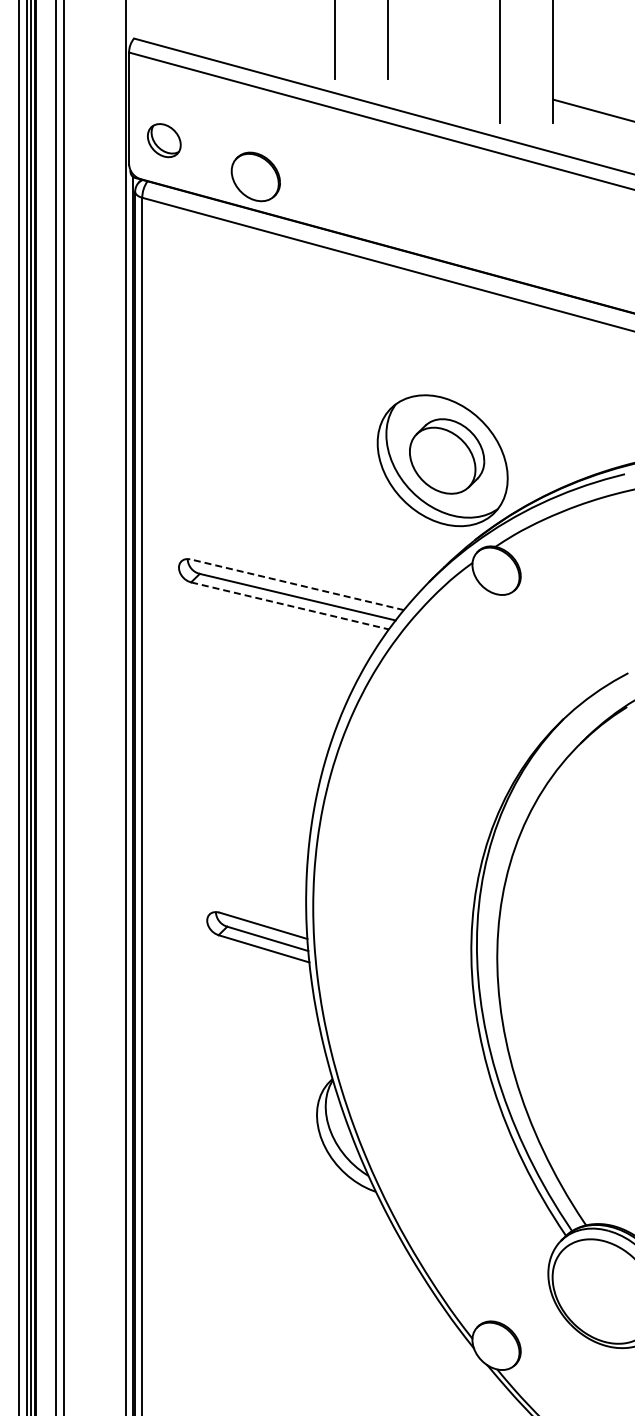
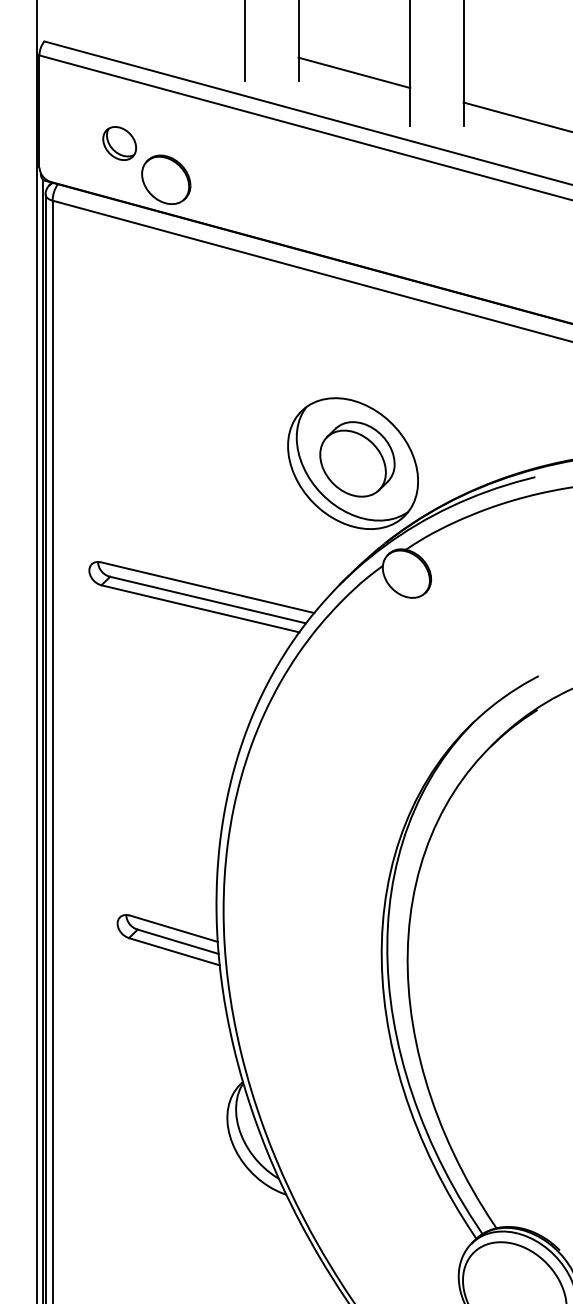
line: (443, 69) -> (353, 72), added
part: (164, 140) -> (119, 143), moved
line: (297, 584) -> (207, 587), dashed -> solid
line: (290, 605) -> (200, 608), dashed -> solid

